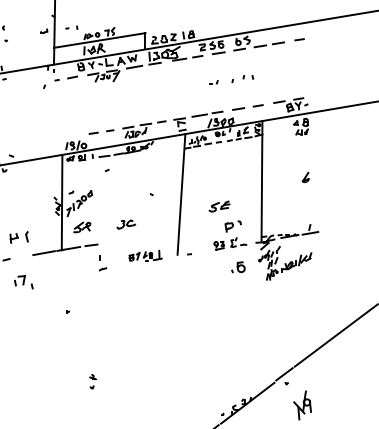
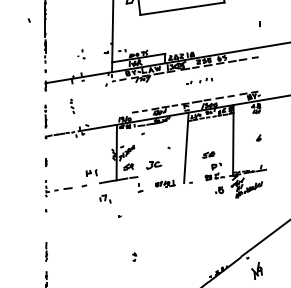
part: (231, 78) -> (199, 80), moved
part: (126, 224) -> (154, 165), size x1.4
part: (23, 281) -> (105, 198), moved

